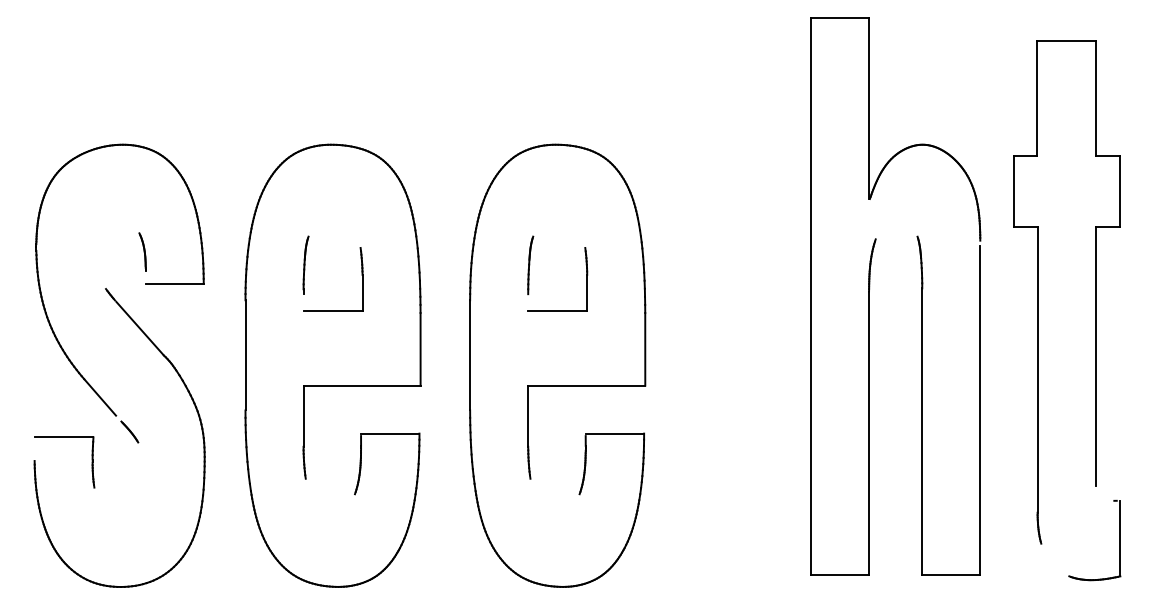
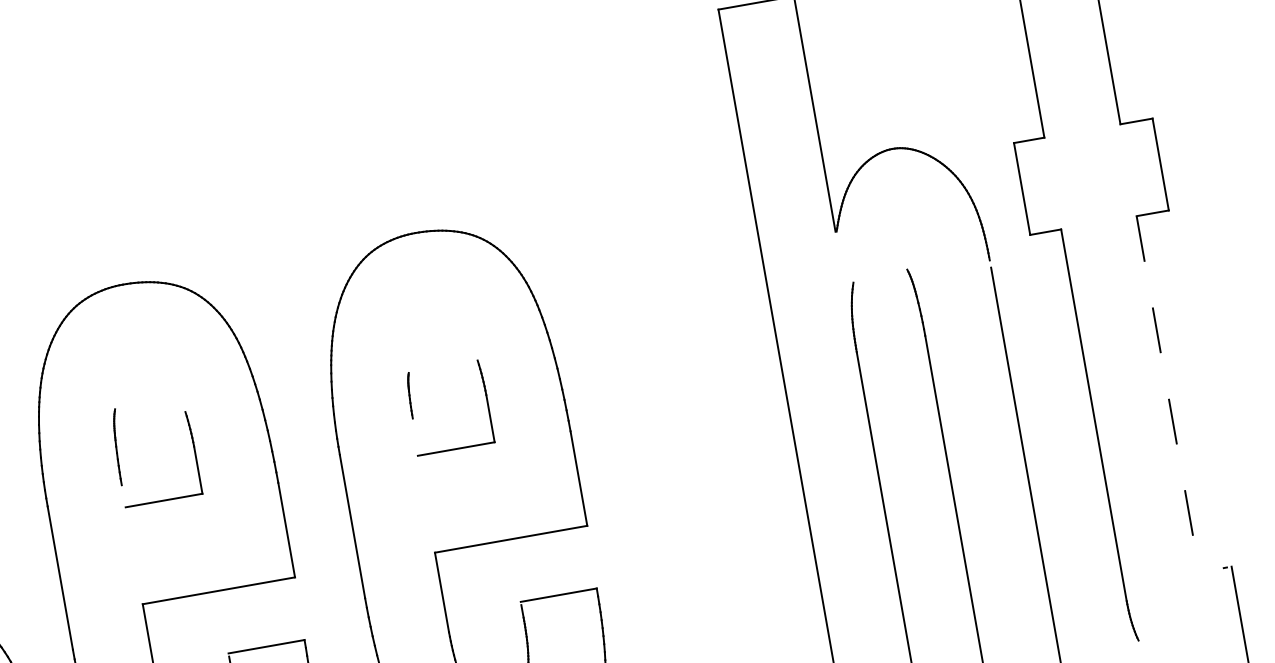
part: (530, 265) -> (410, 395), size x0.6
line: (1095, 356) -> (1166, 384), solid -> dashed

